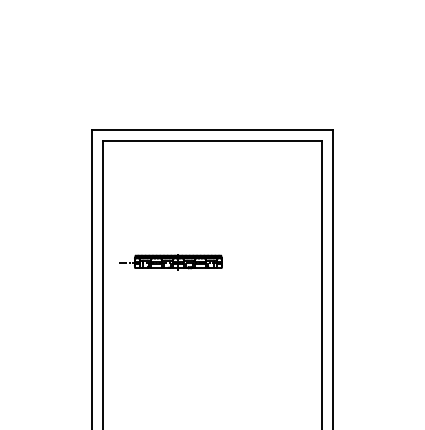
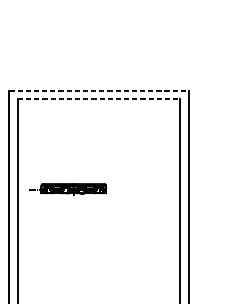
line: (212, 129) -> (98, 90), solid -> dashed
line: (212, 141) -> (98, 99), solid -> dashed

